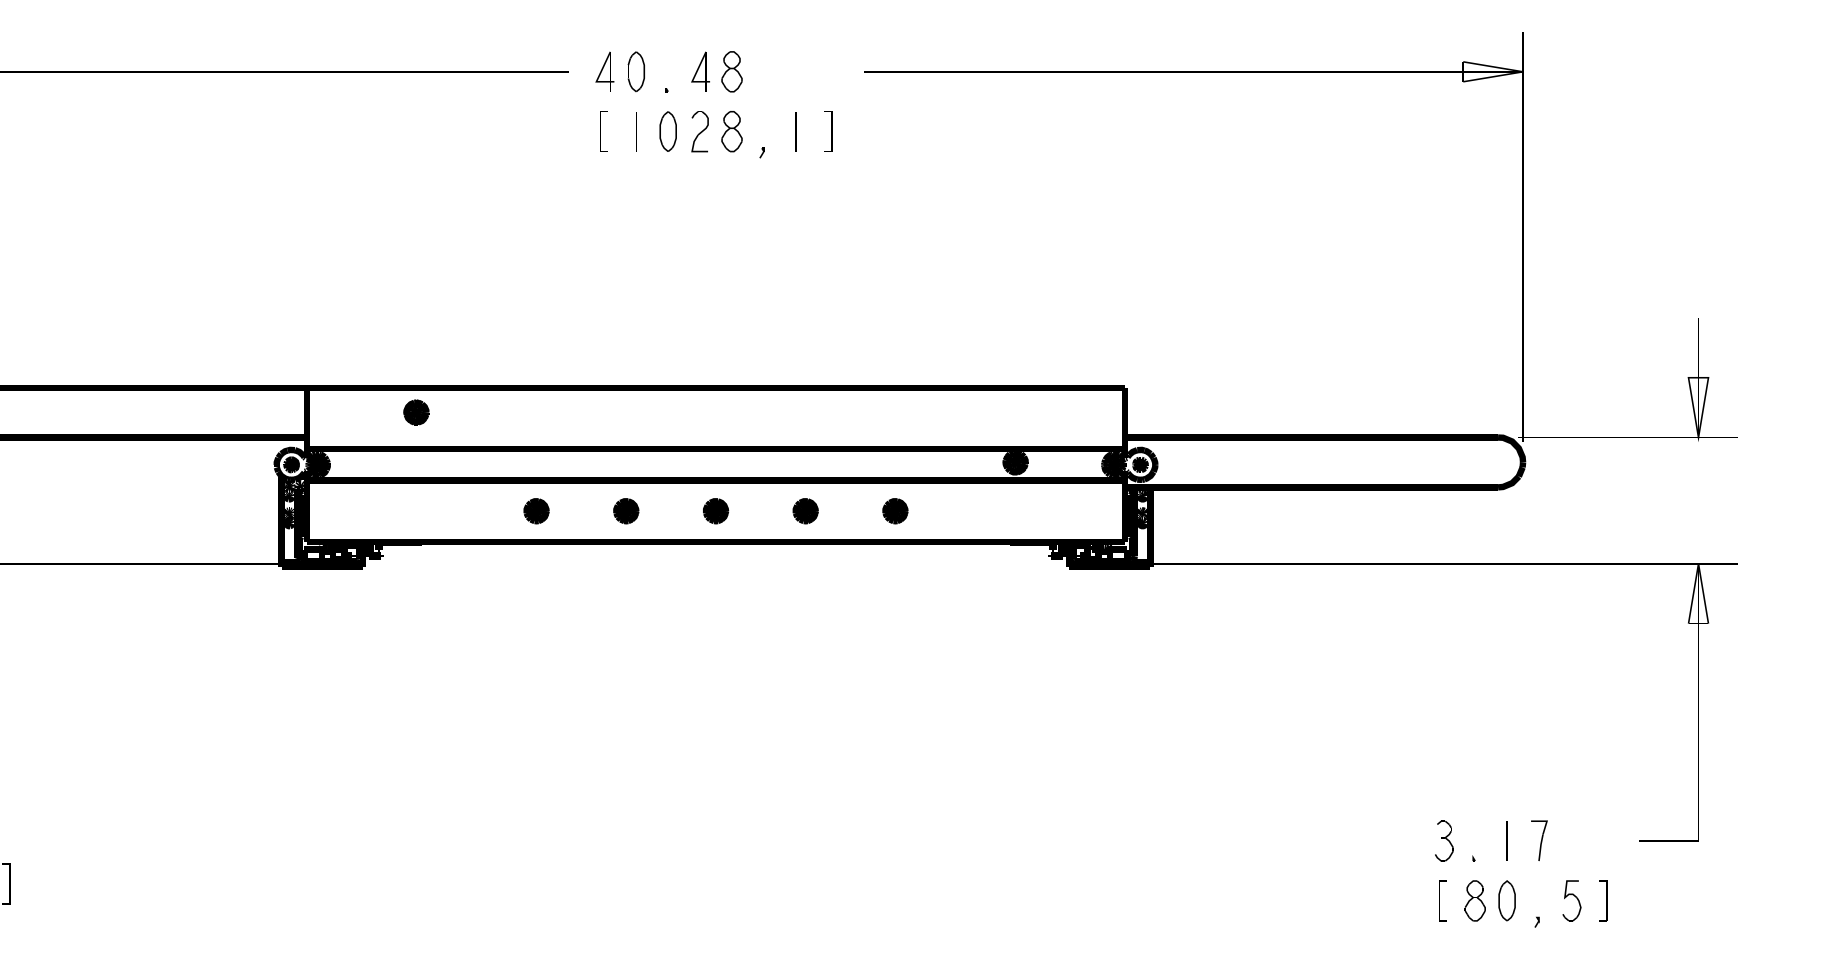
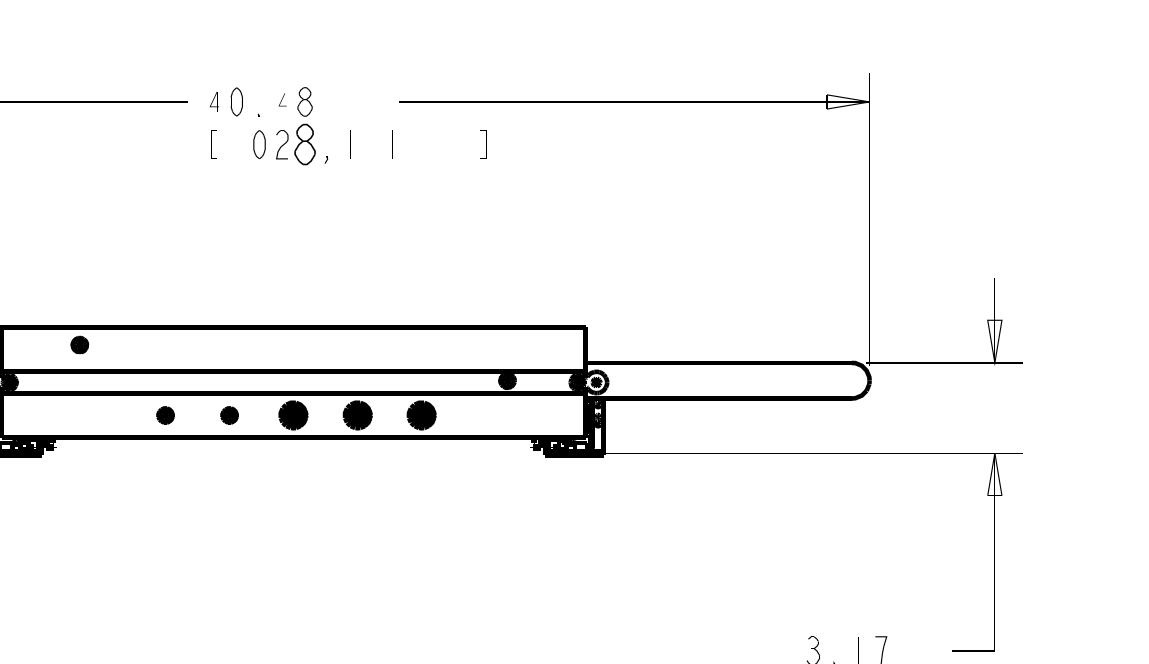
part: (604, 71) -> (214, 101), size x0.7
part: (700, 71) -> (282, 101), size x0.6
line: (636, 131) -> (392, 144), moved
part: (731, 131) -> (304, 144), size x1.4
line: (831, 131) -> (485, 144), moved
part: (716, 511) -> (293, 415), size x1.6
part: (805, 511) -> (357, 415), size x1.6
part: (895, 511) -> (421, 415), size x1.6

